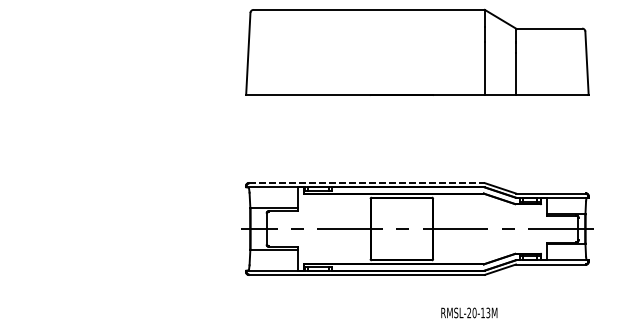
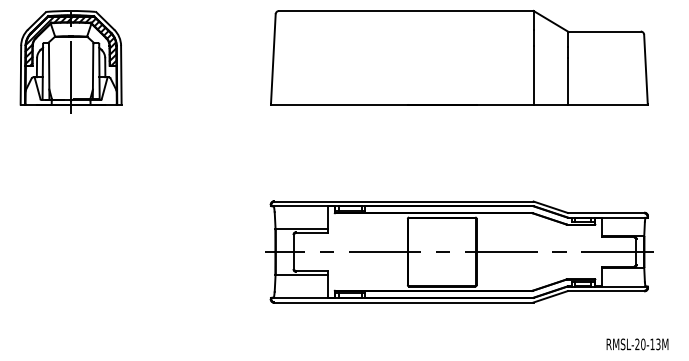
part: (63, 55) -> (70, 61), added
line: (367, 183) -> (404, 201), dashed -> solid
text: (469, 313) -> (637, 344), moved

